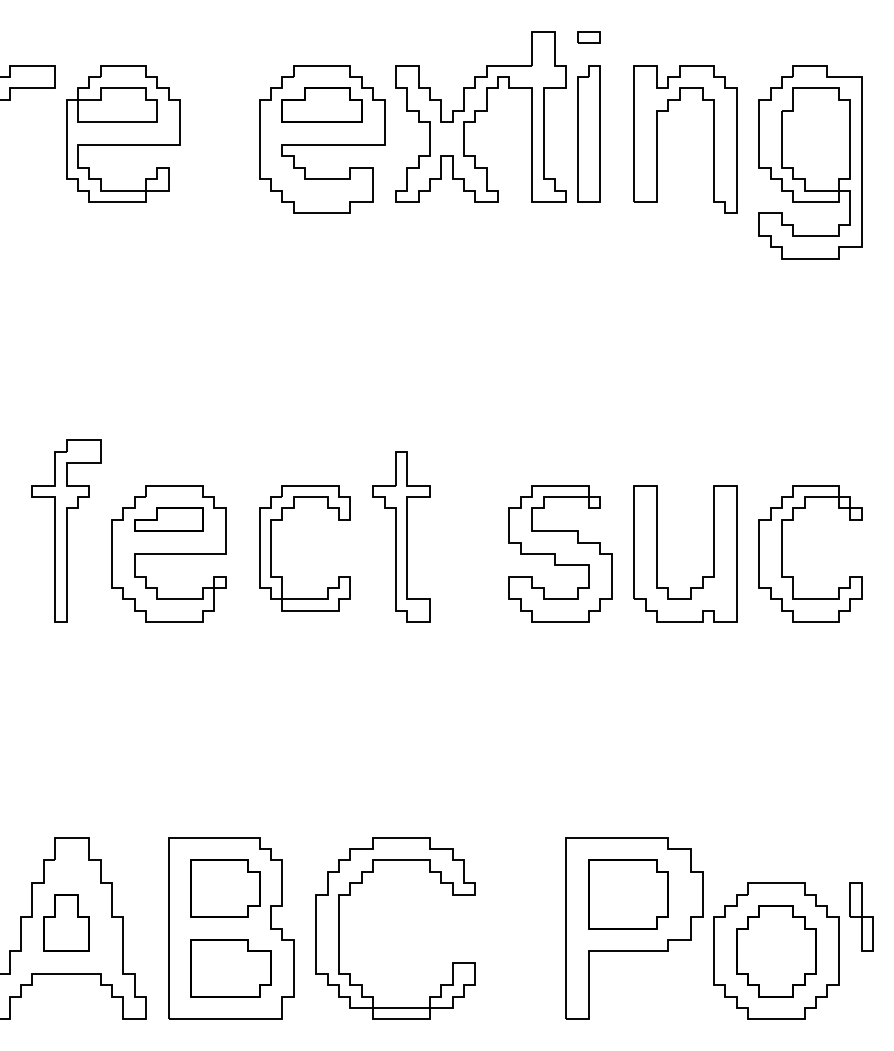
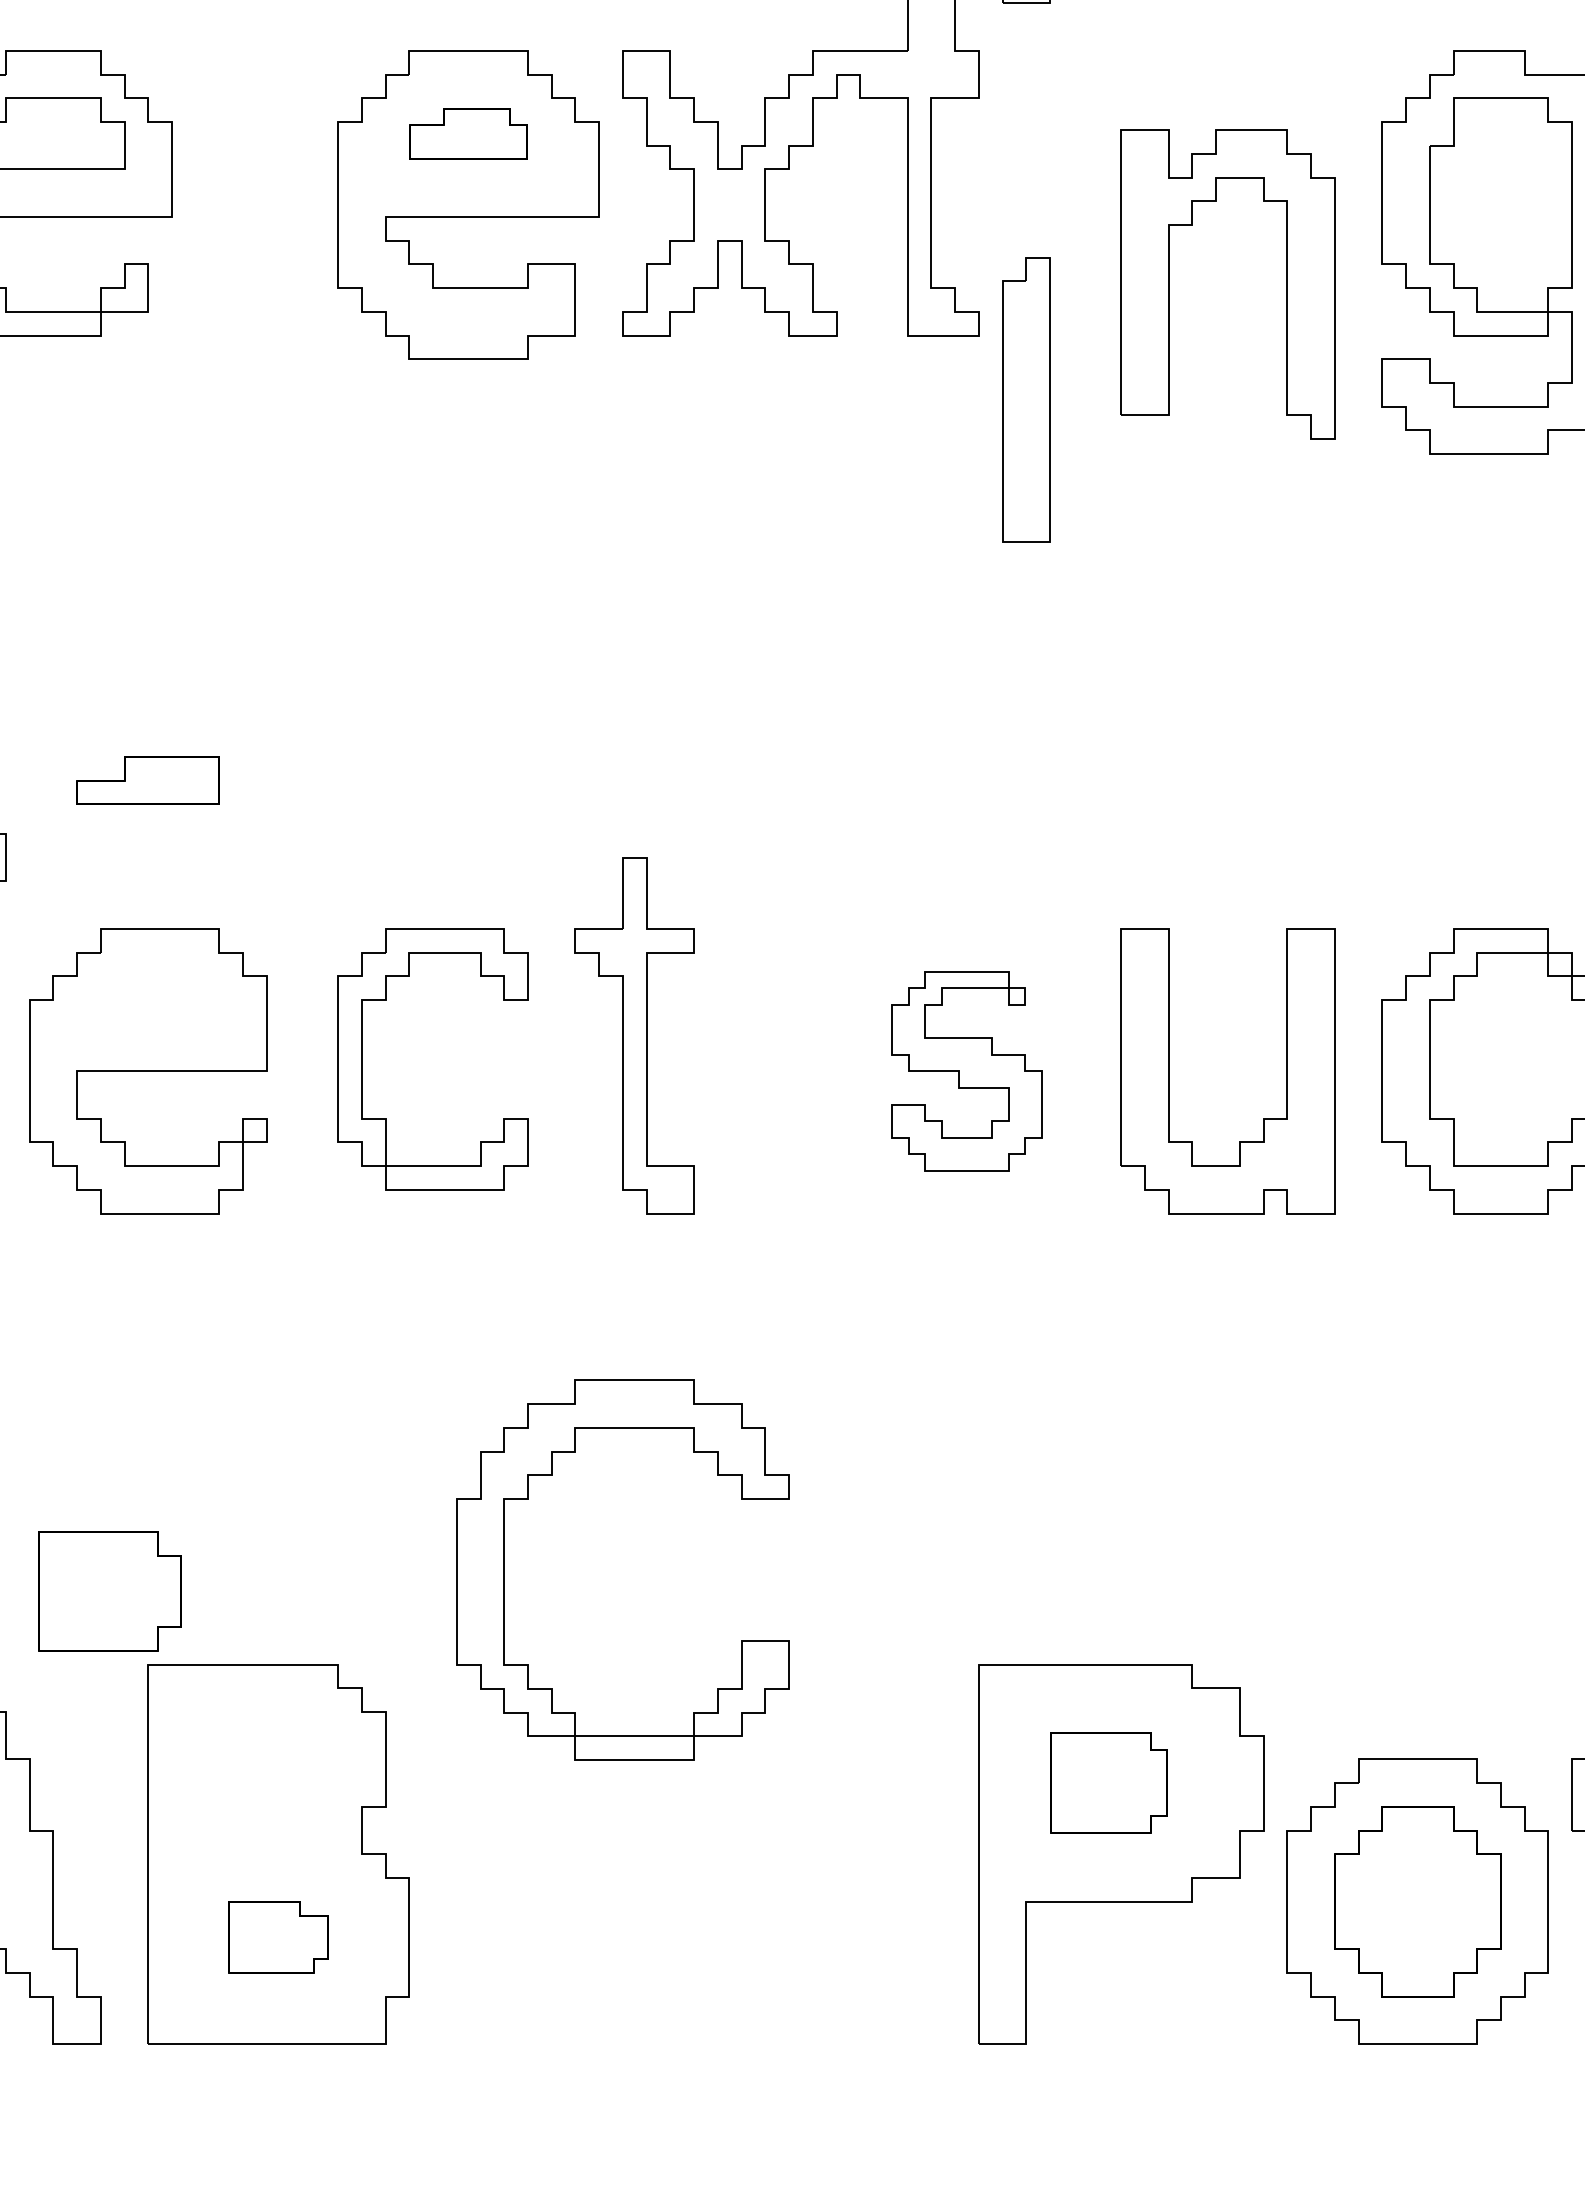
part: (321, 104) -> (467, 132), size x0.7
part: (588, 133) -> (1025, 399), moved
part: (657, 139) -> (1169, 284), moved
part: (168, 519) -> (147, 779), moved
part: (560, 553) -> (966, 1070), size x0.7
part: (362, 883) -> (553, 1475), moved
part: (225, 888) -> (110, 1590), moved
part: (628, 894) -> (1109, 1783), size x0.7
part: (230, 968) -> (277, 1937), size x0.6

